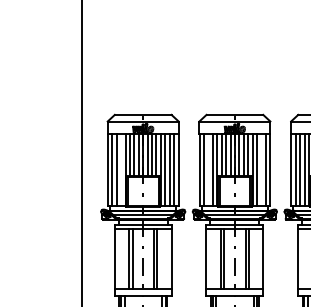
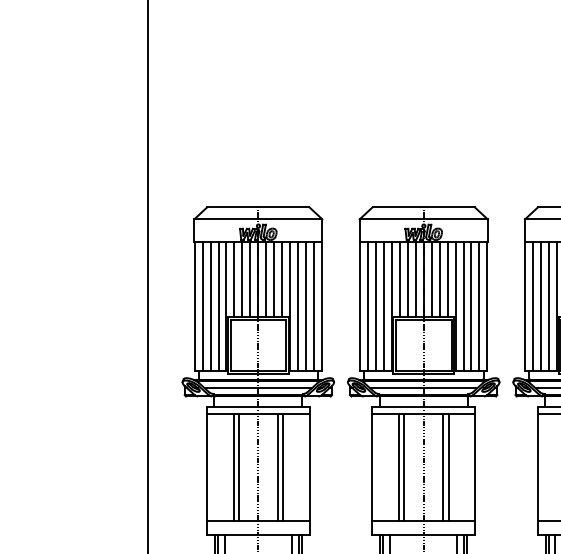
line: (121, 169) -> (219, 305), added
line: (208, 169) -> (376, 305), added
line: (261, 169) -> (471, 305), added

